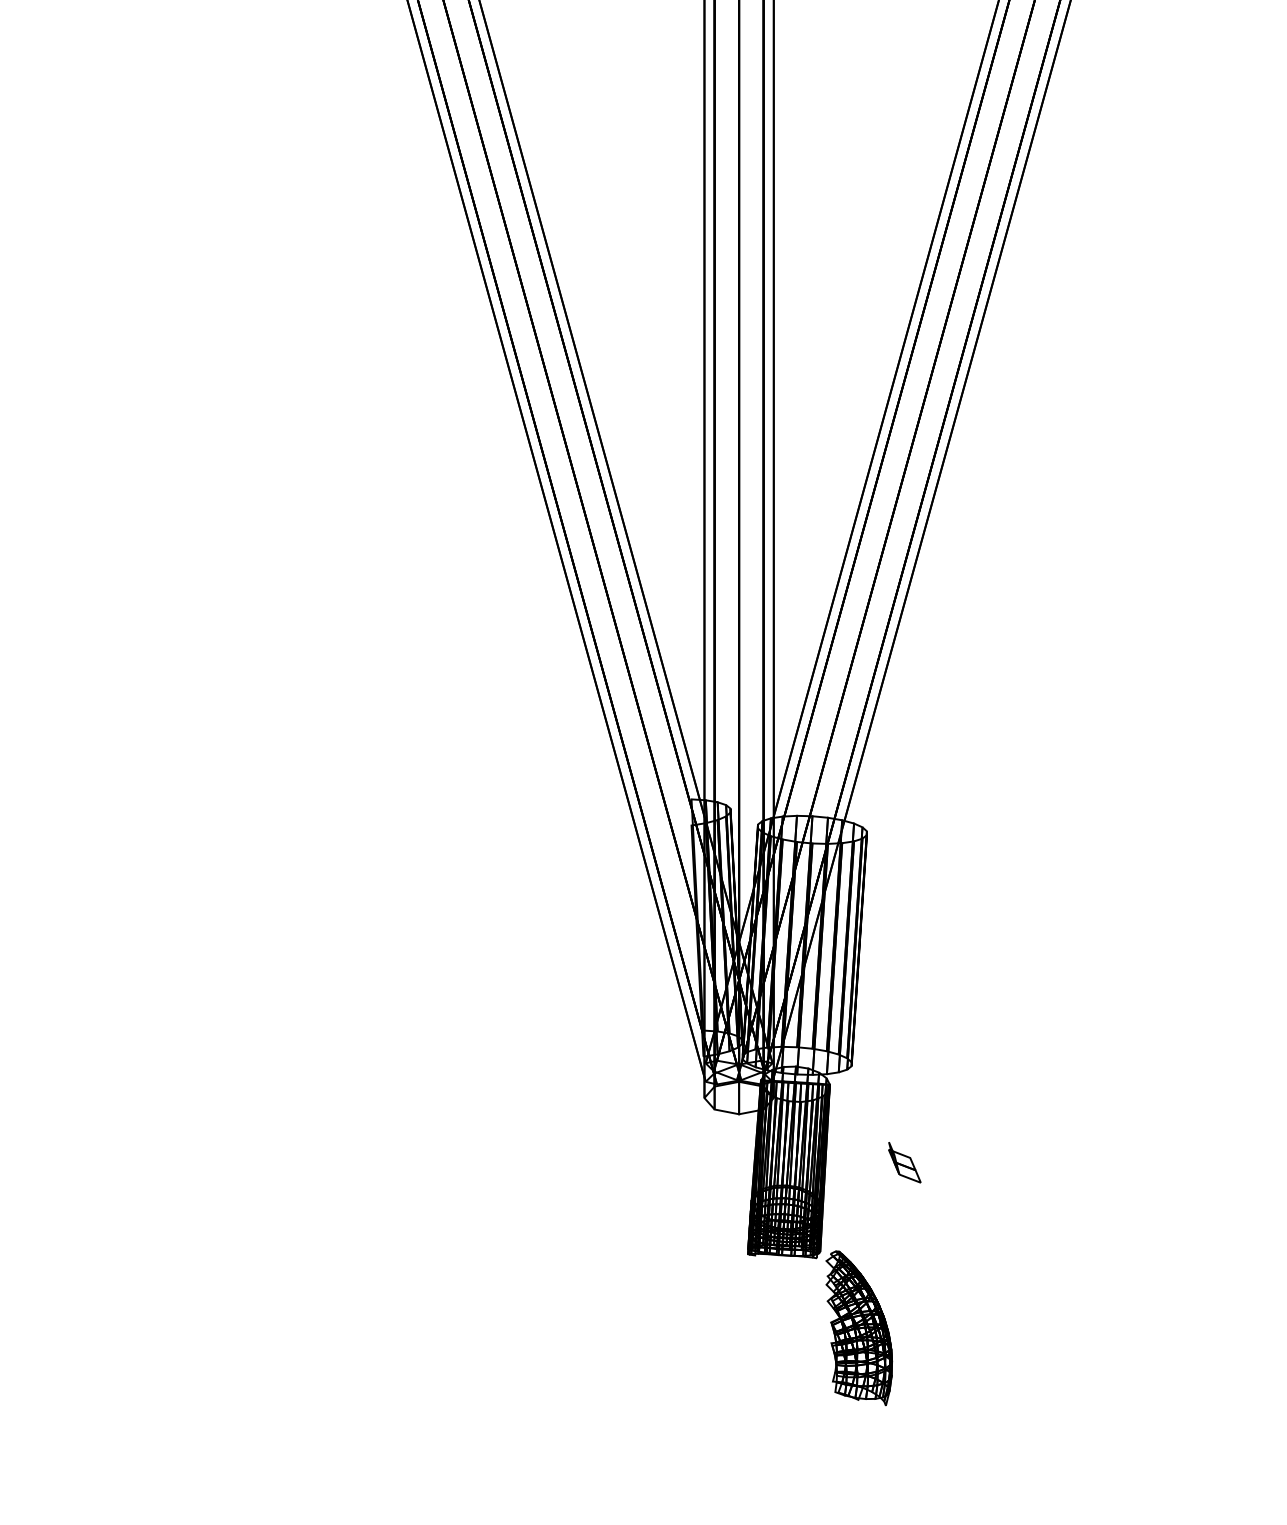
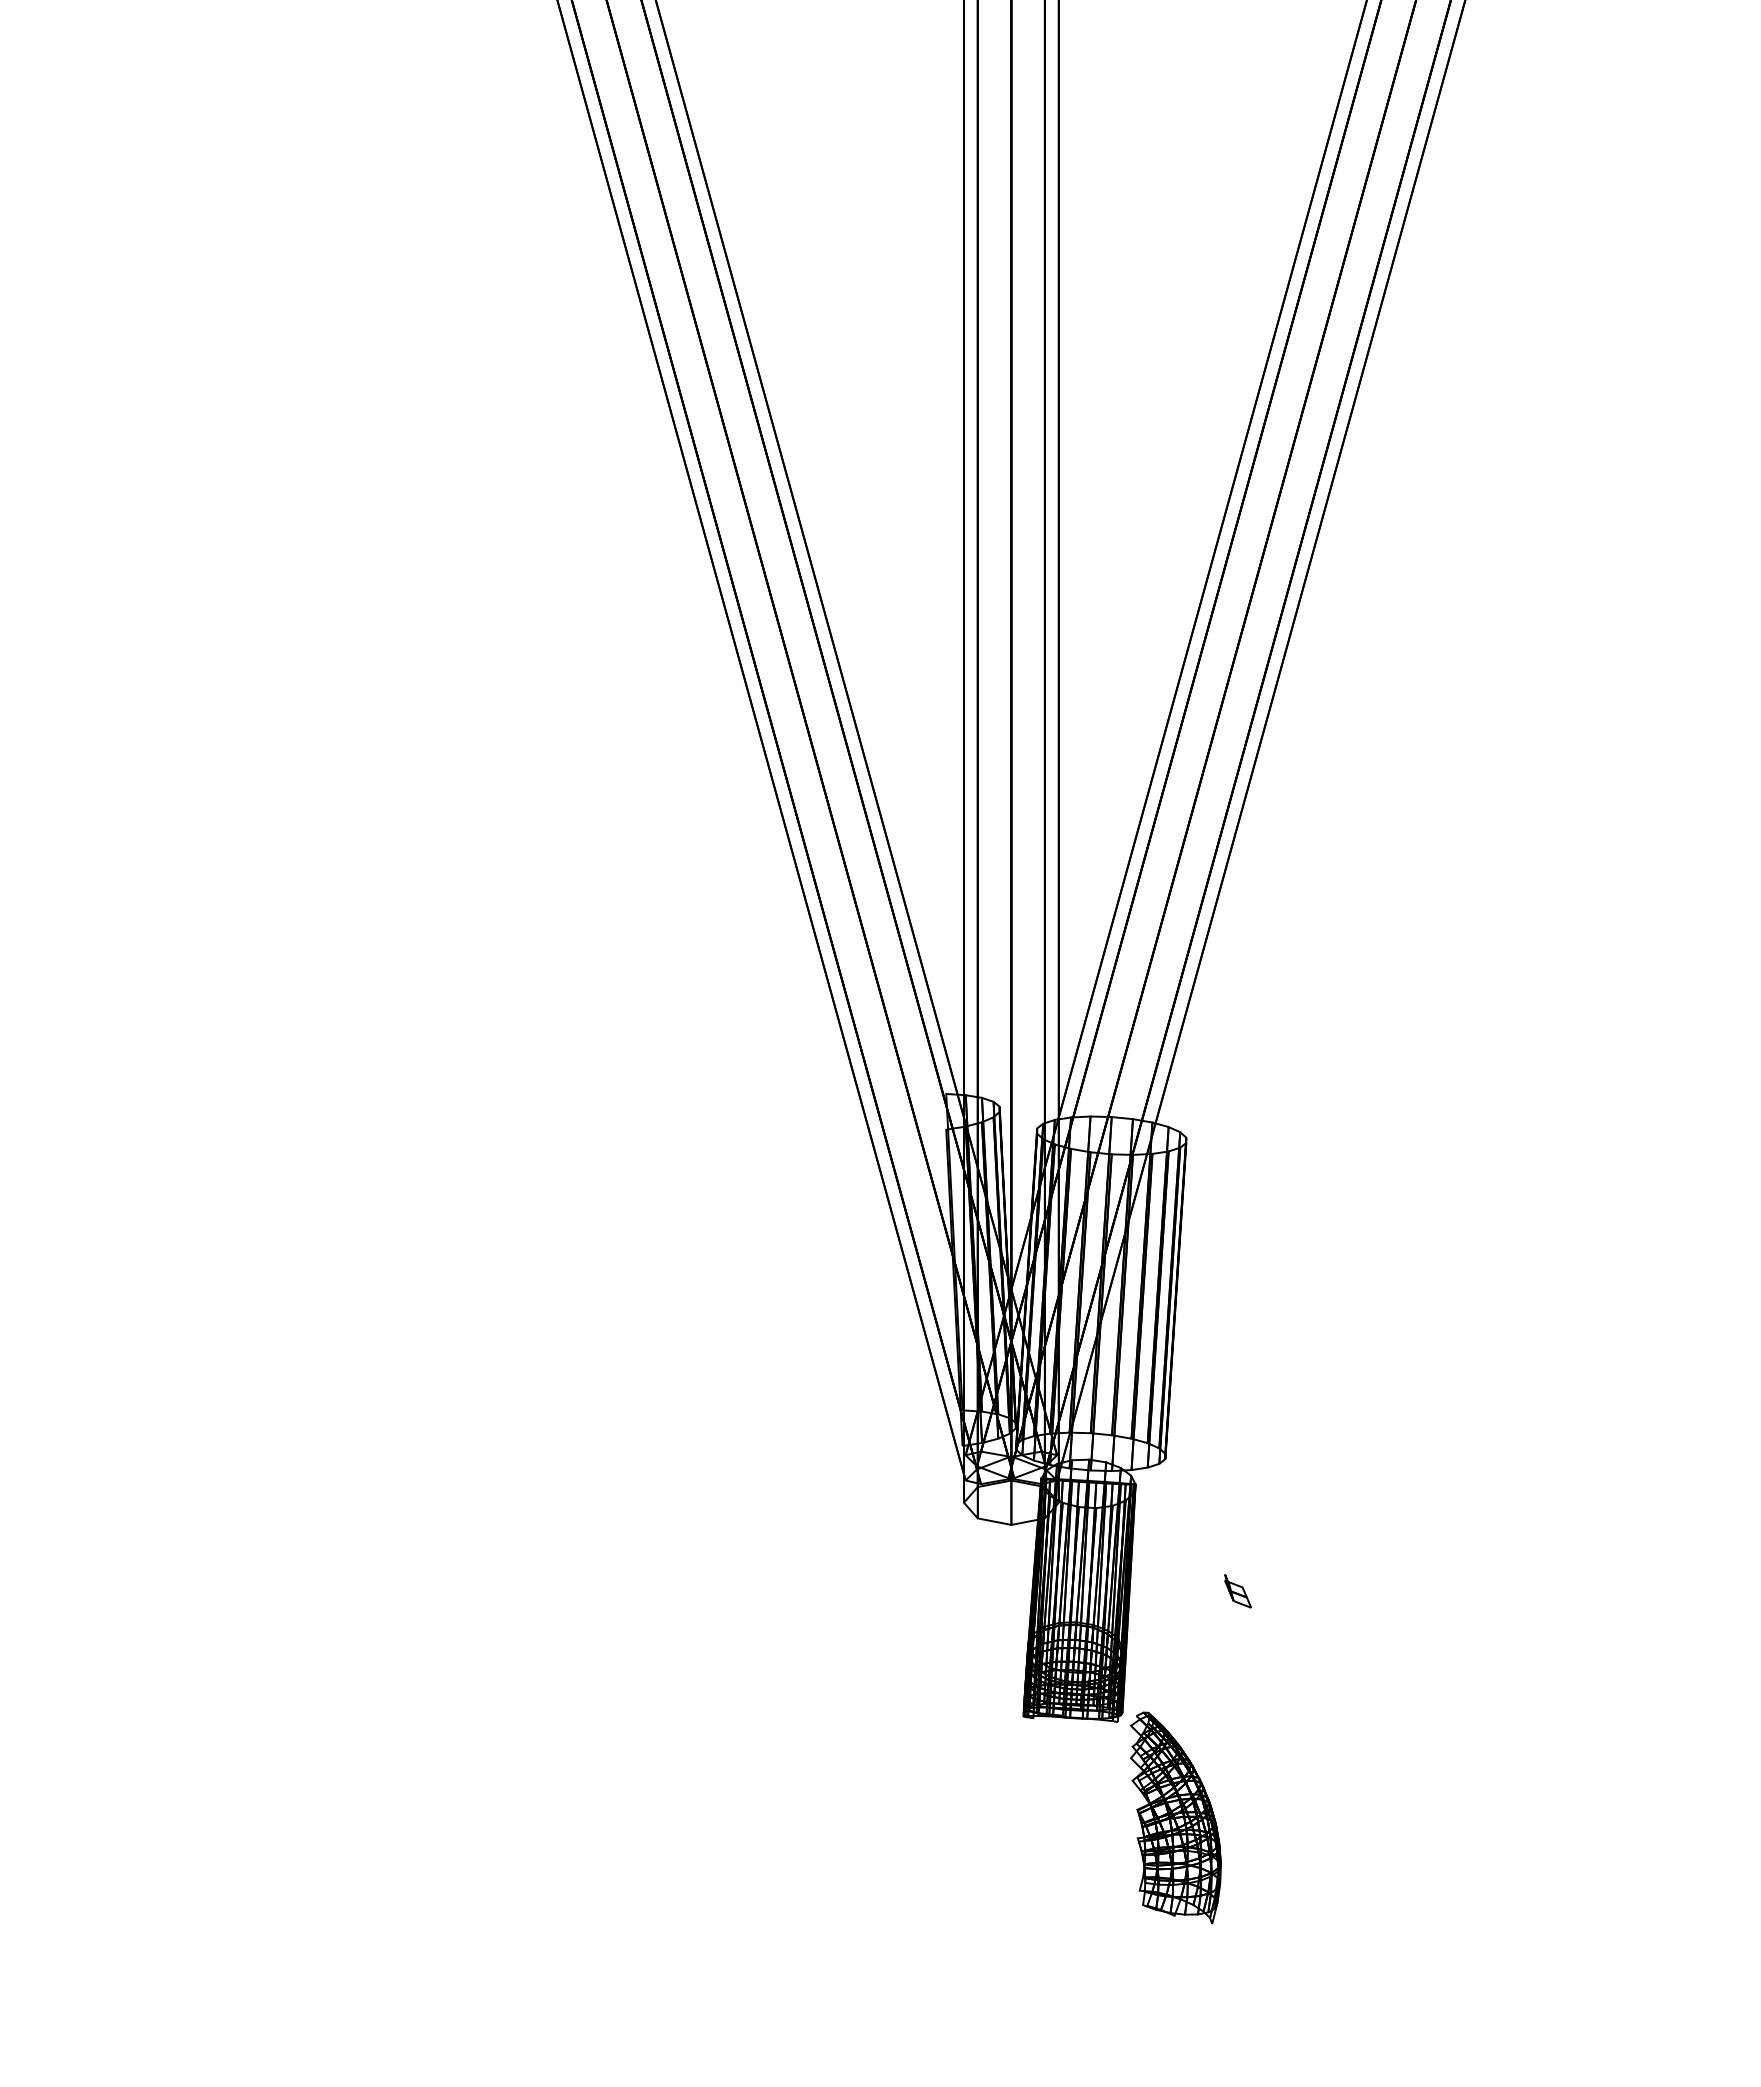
part: (904, 1162) -> (1237, 1591), size x0.6

